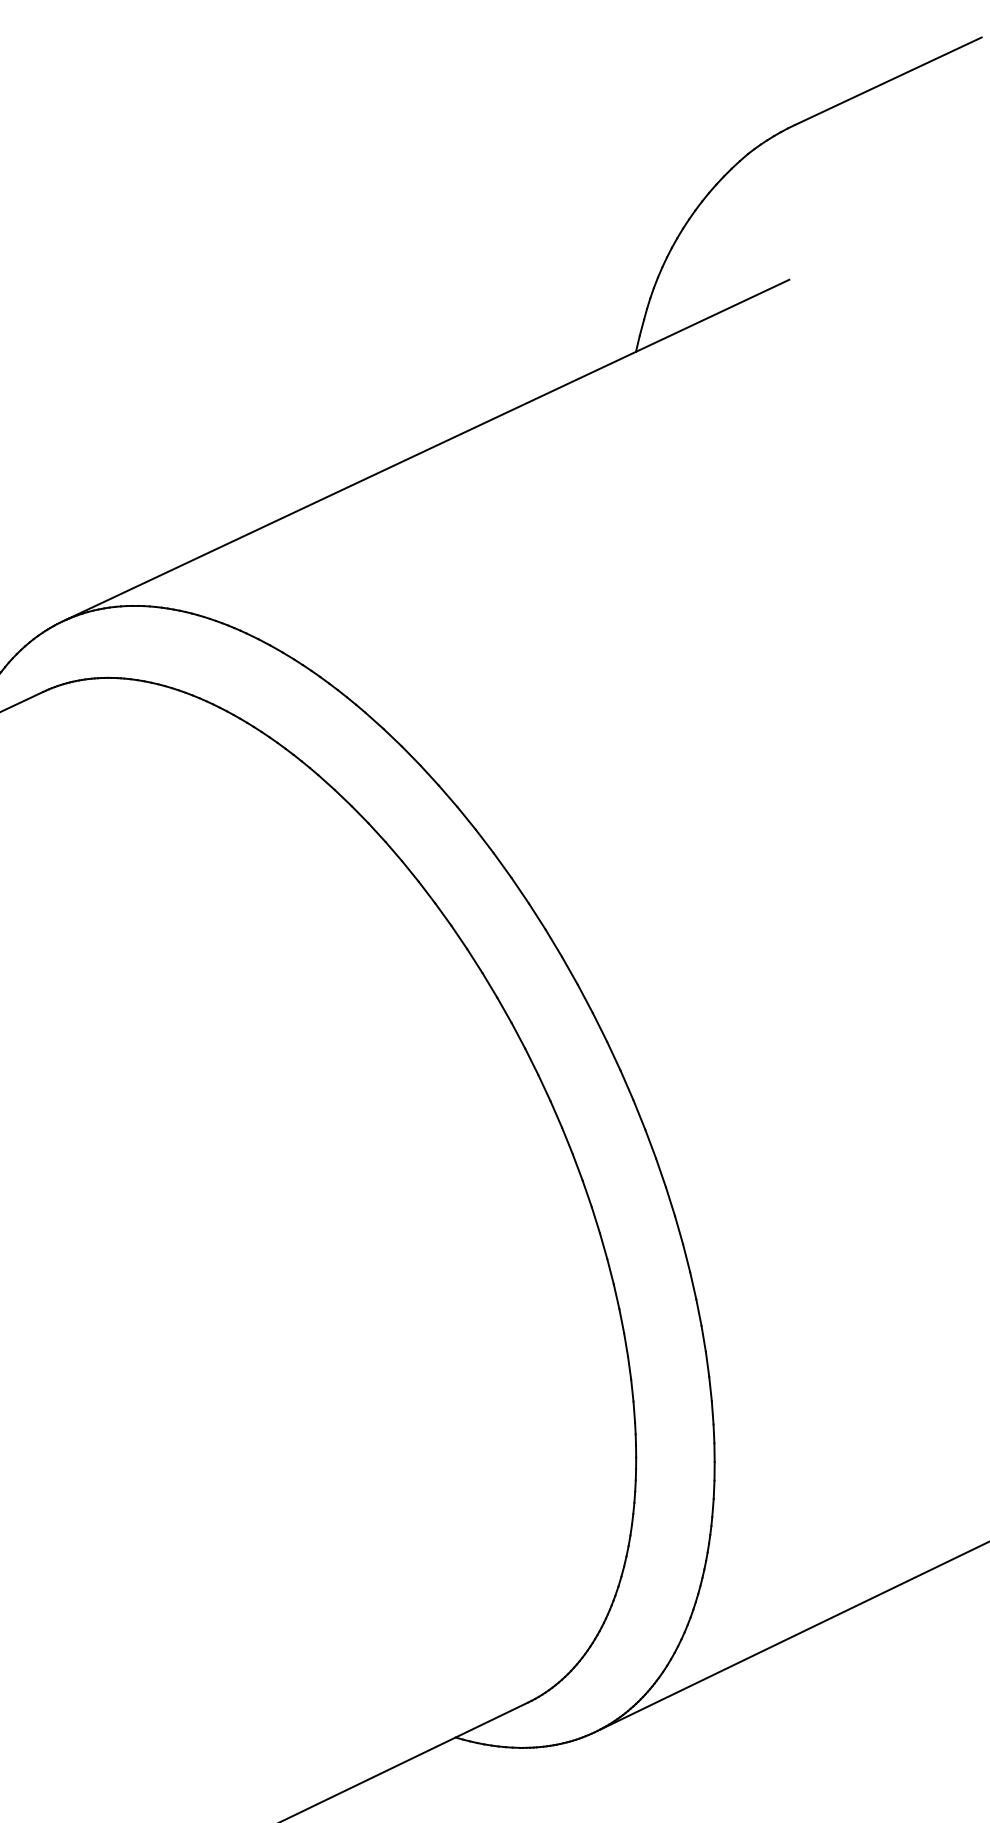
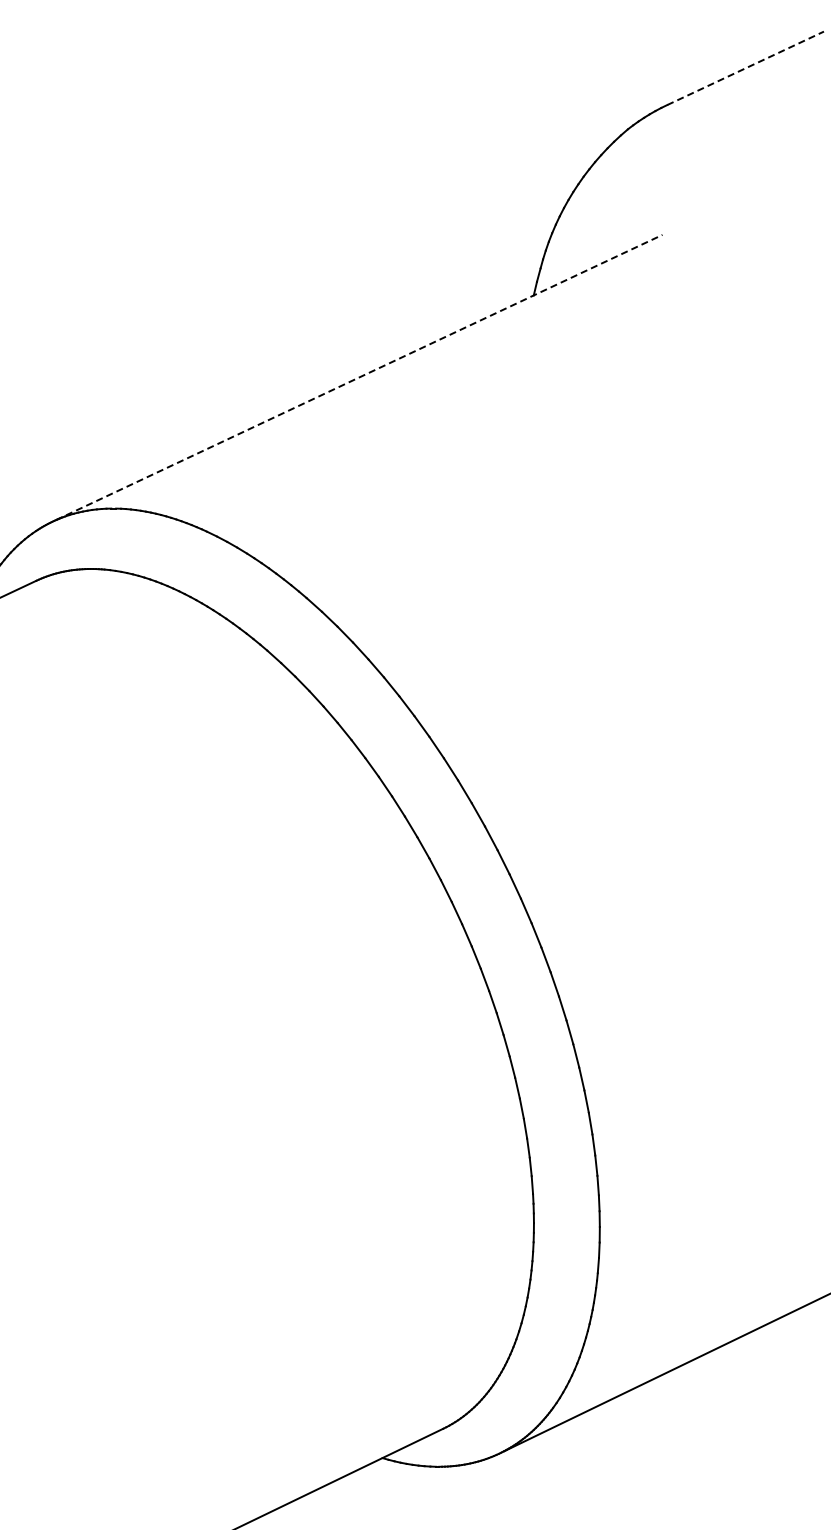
line: (888, 81) -> (745, 68), solid -> dashed
line: (428, 449) -> (359, 377), solid -> dashed

